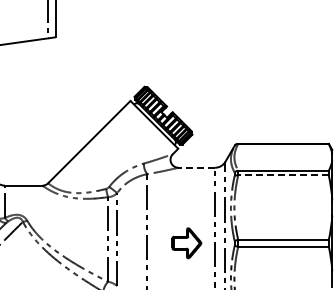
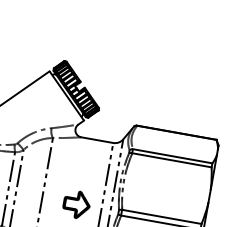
line: (196, 167) -> (97, 139), dashed -> solid
line: (283, 175) -> (171, 160), dashed -> solid

